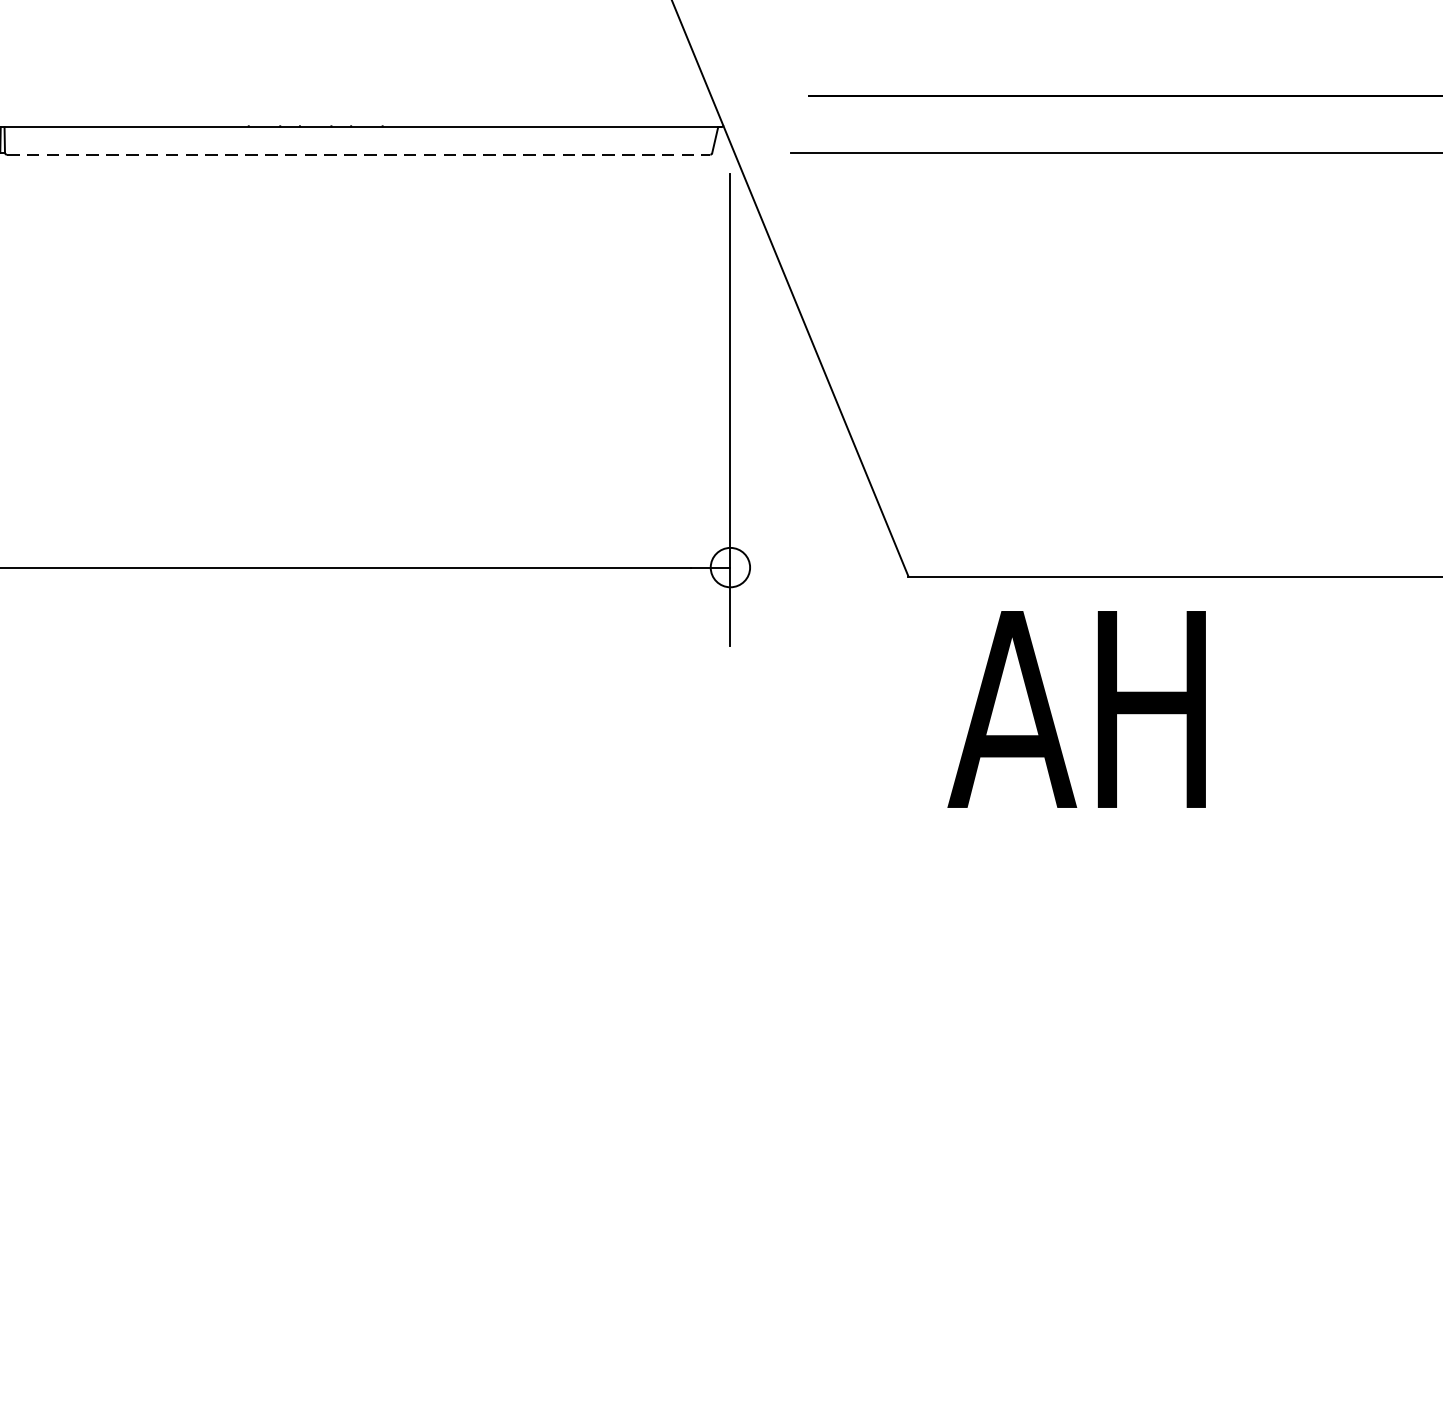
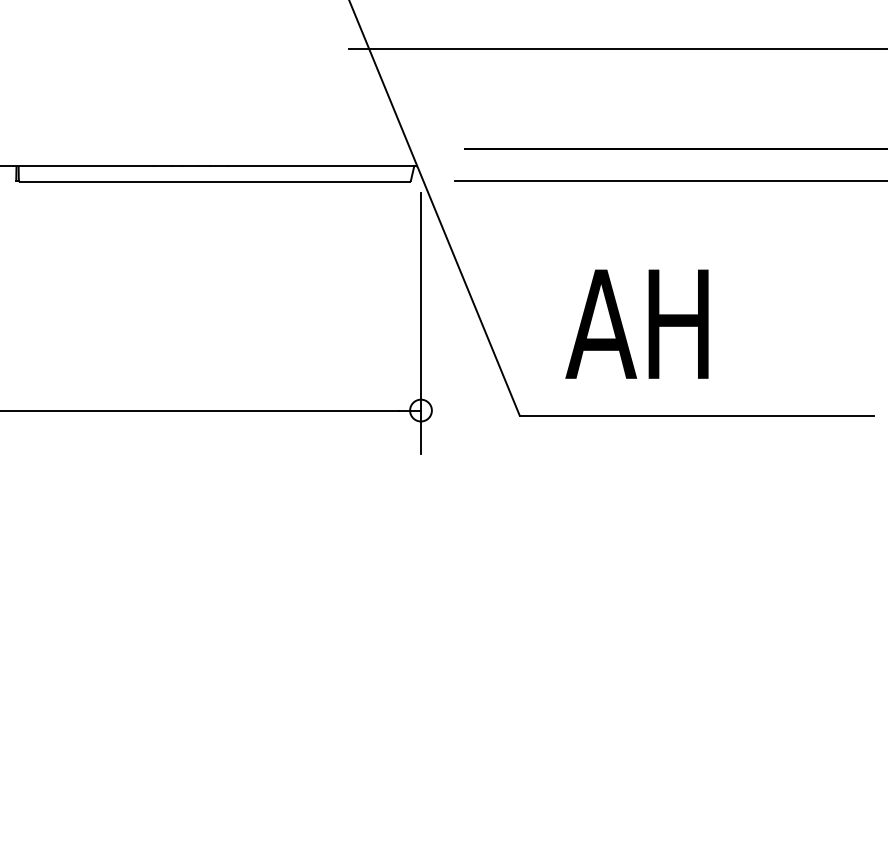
line: (357, 154) -> (214, 181), dashed -> solid
text: (1075, 708) -> (636, 323), moved

